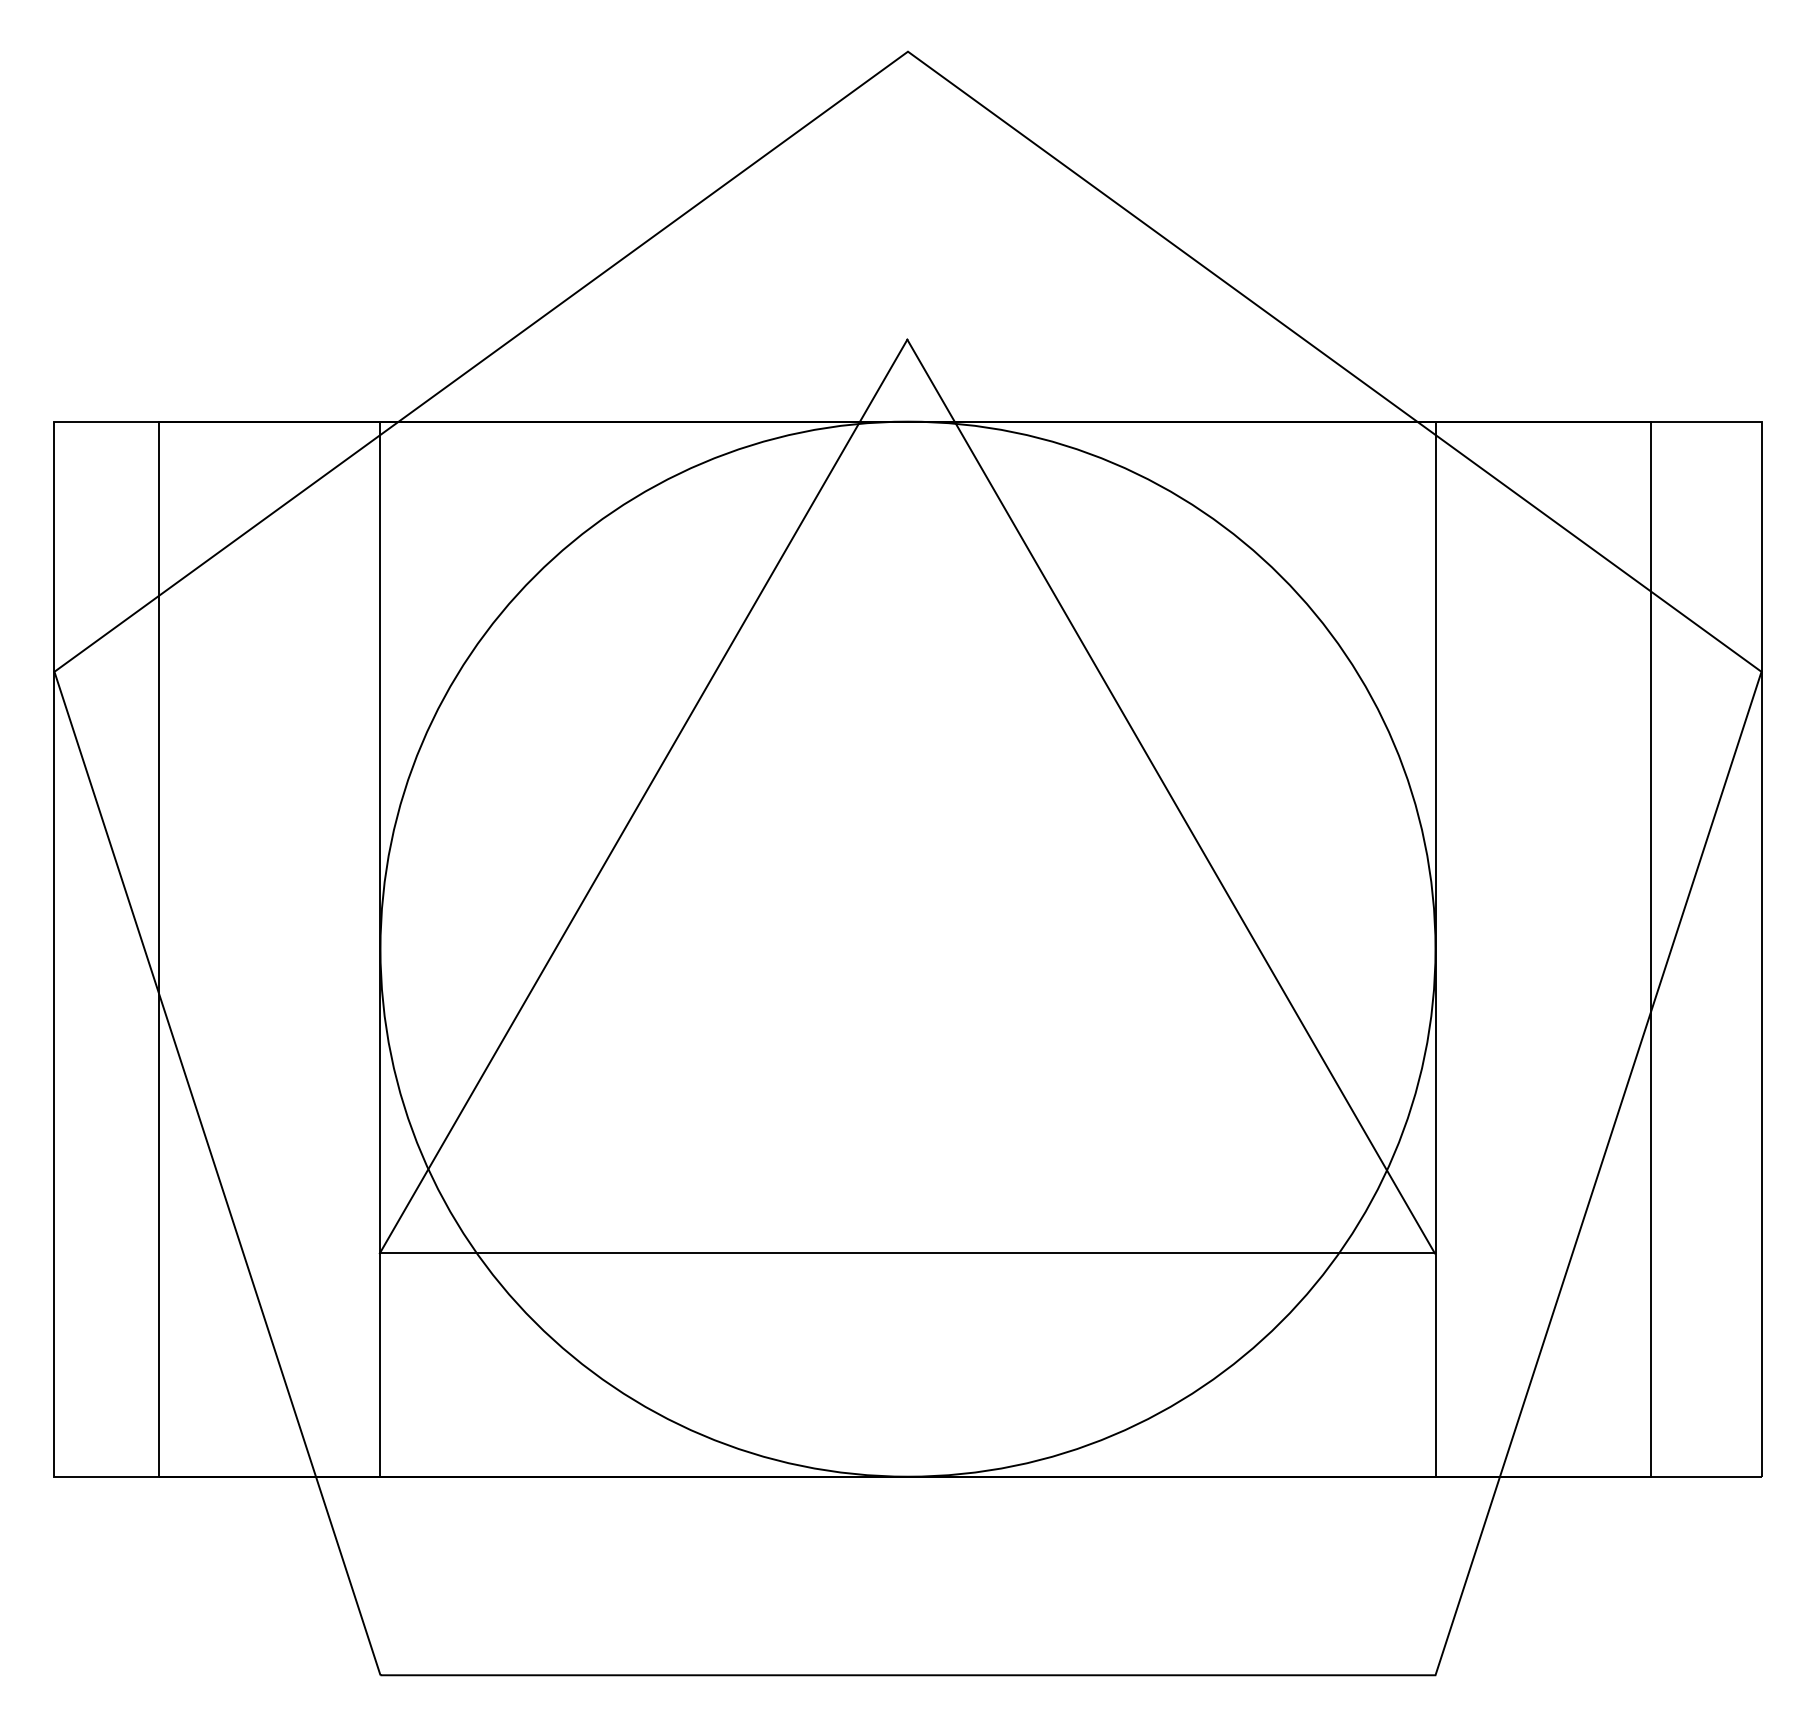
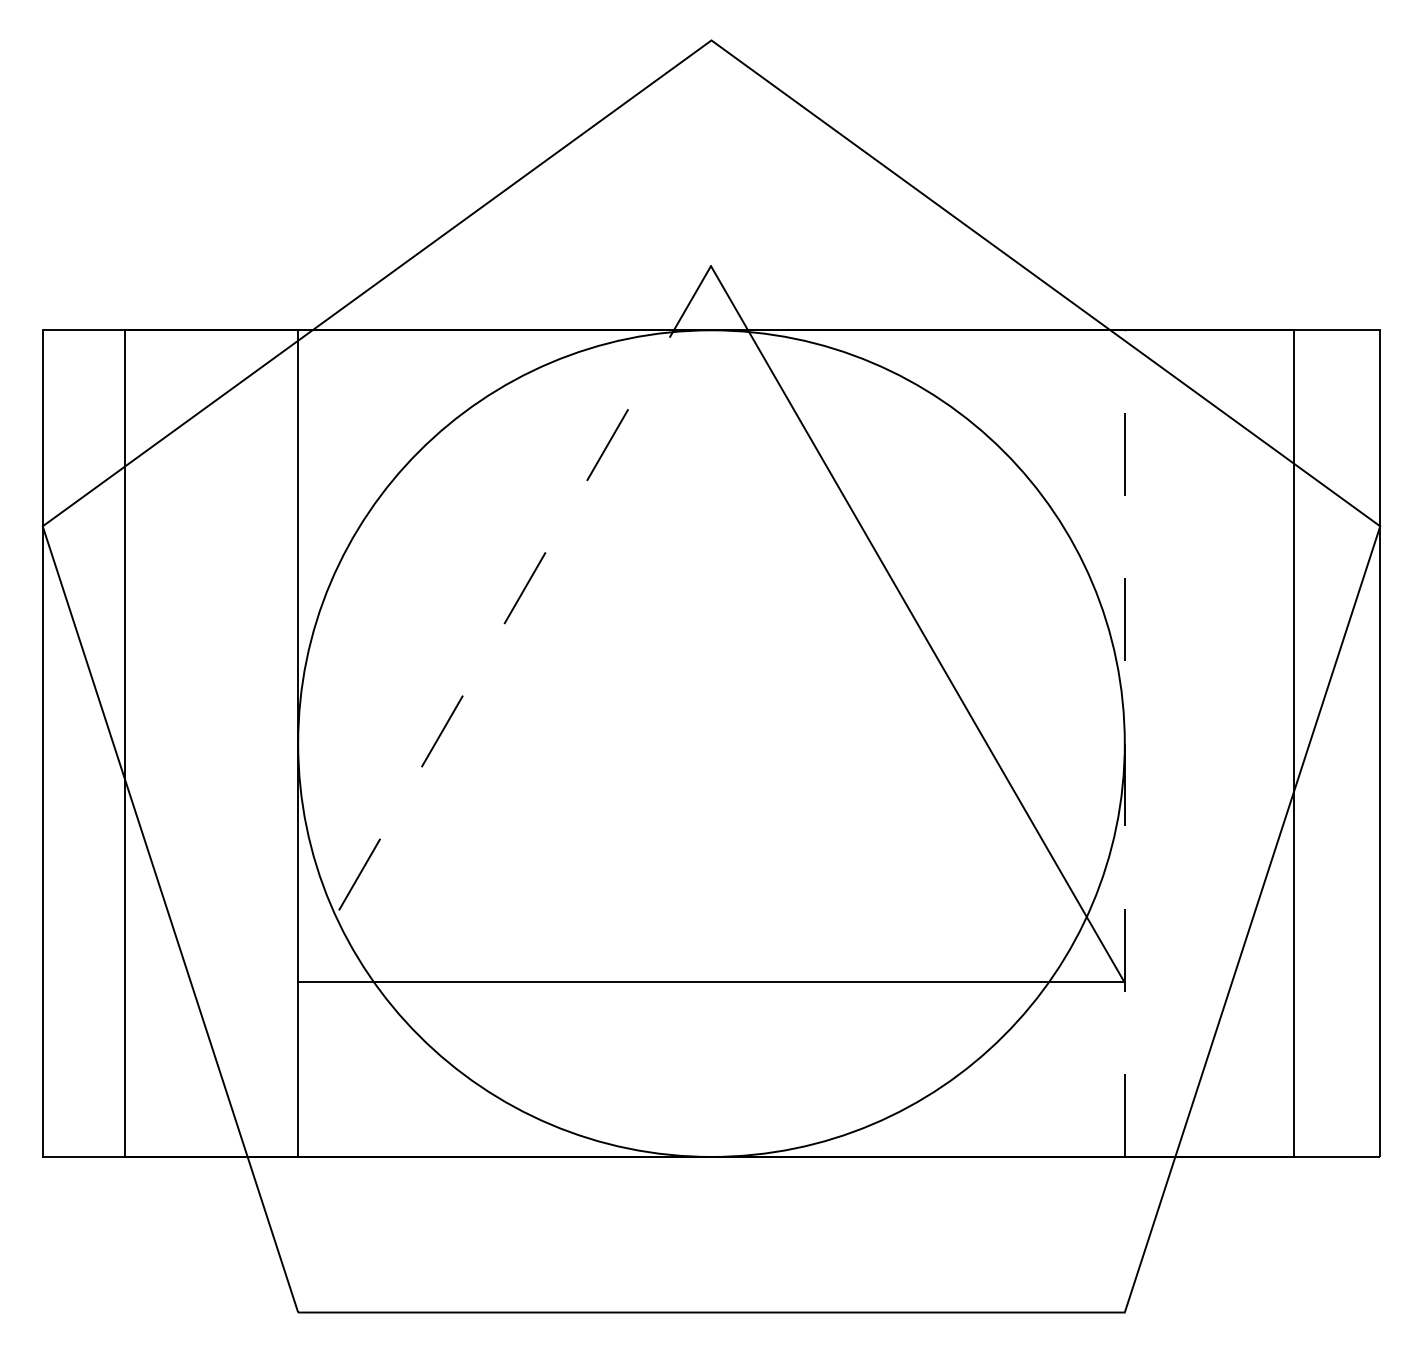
line: (643, 796) -> (504, 624), solid -> dashed
line: (1435, 949) -> (1124, 743), solid -> dashed

